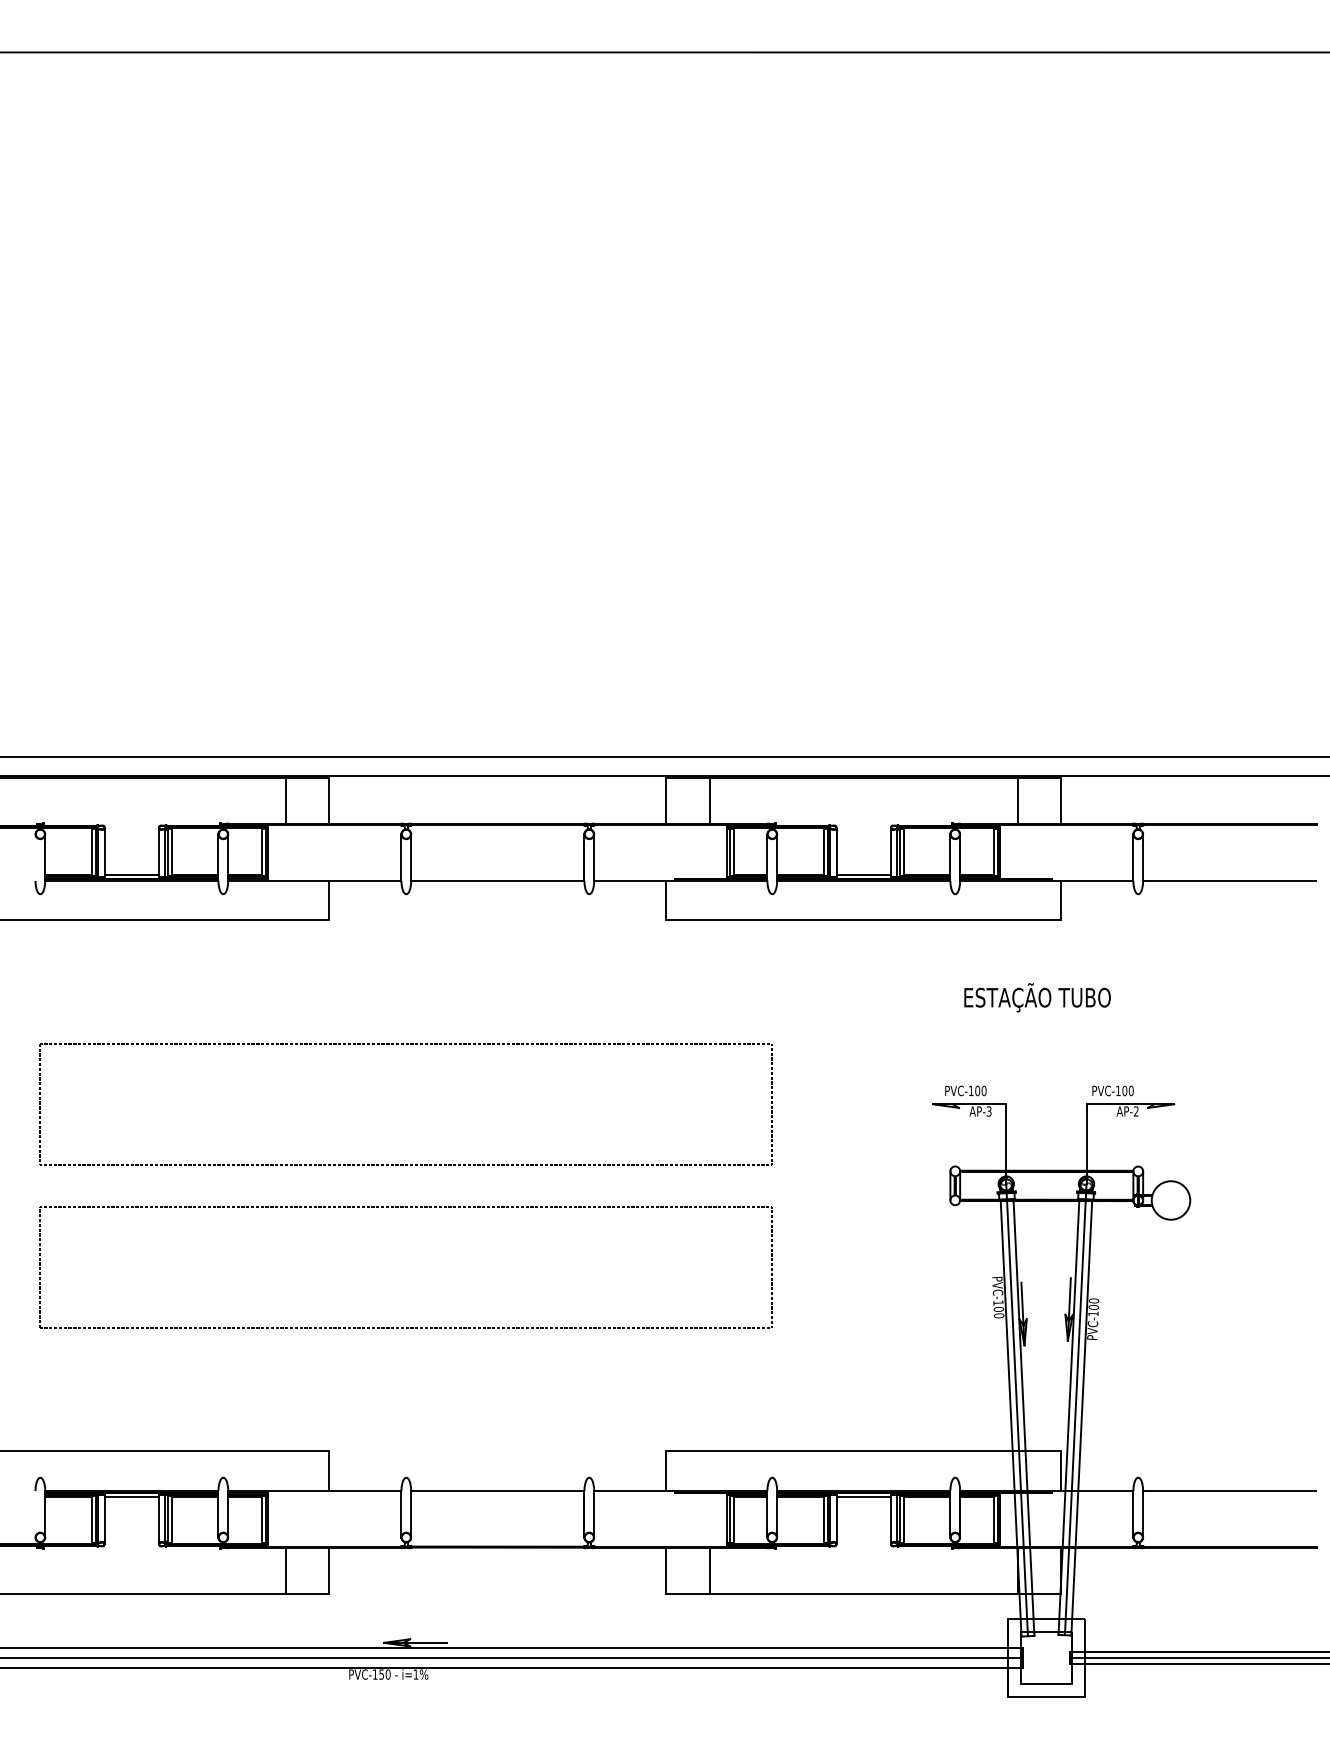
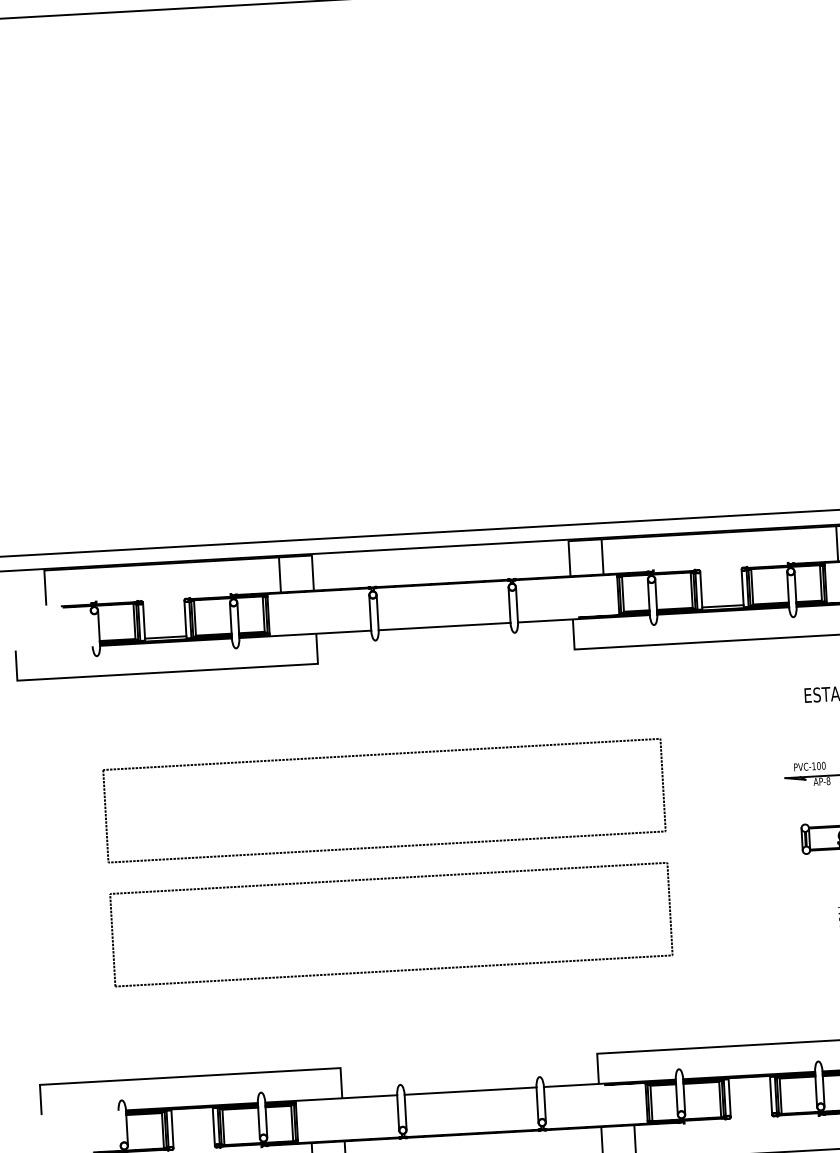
text: (988, 1111) -> (827, 781), AP-3 -> AP-8
line: (131, 1497) -> (191, 1111), removed
line: (863, 1497) -> (749, 1080), removed

